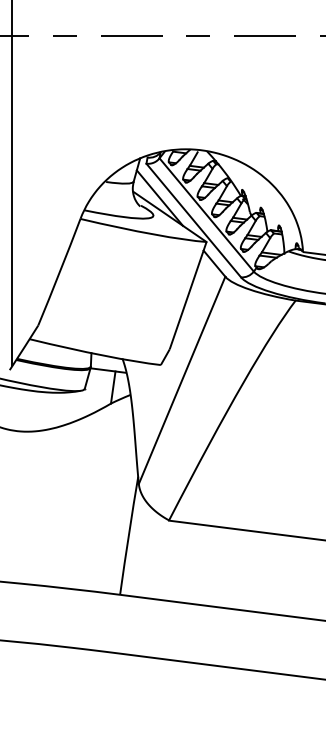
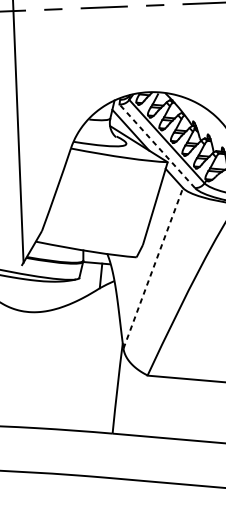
line: (193, 220) -> (157, 146), solid -> dashed
line: (182, 379) -> (153, 267), solid -> dashed

